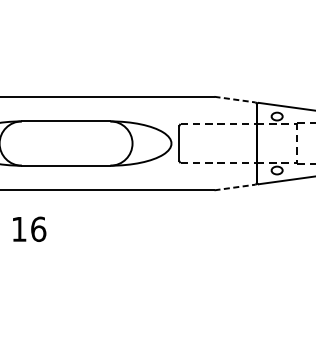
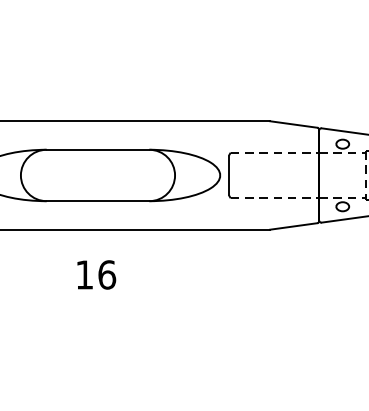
line: (234, 99) -> (293, 124), dashed -> solid
line: (234, 187) -> (293, 226), dashed -> solid
text: (29, 228) -> (96, 274), moved

